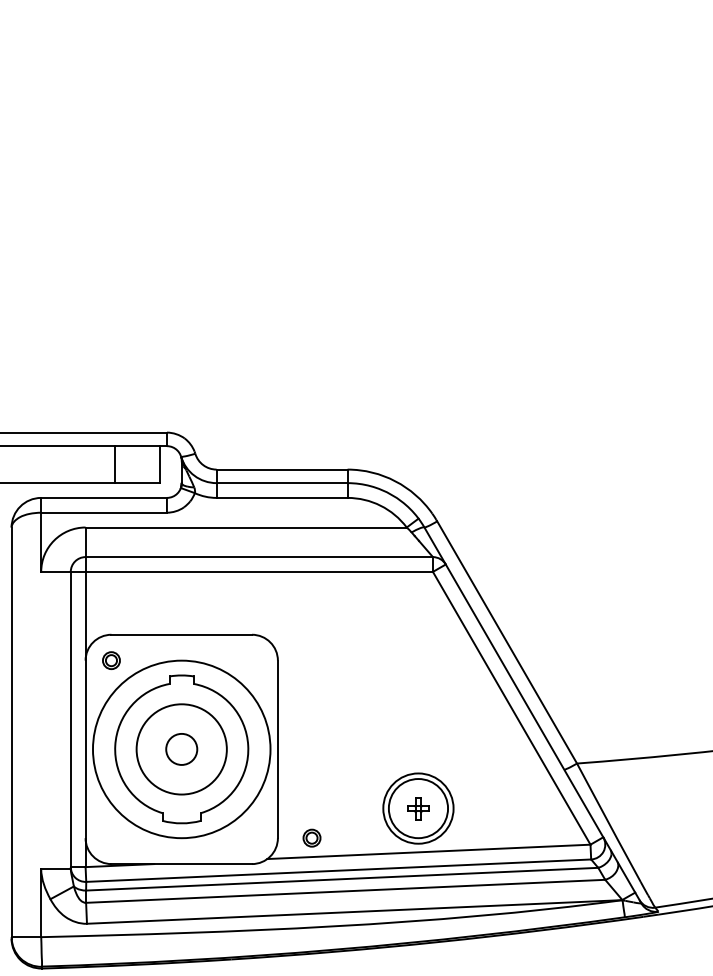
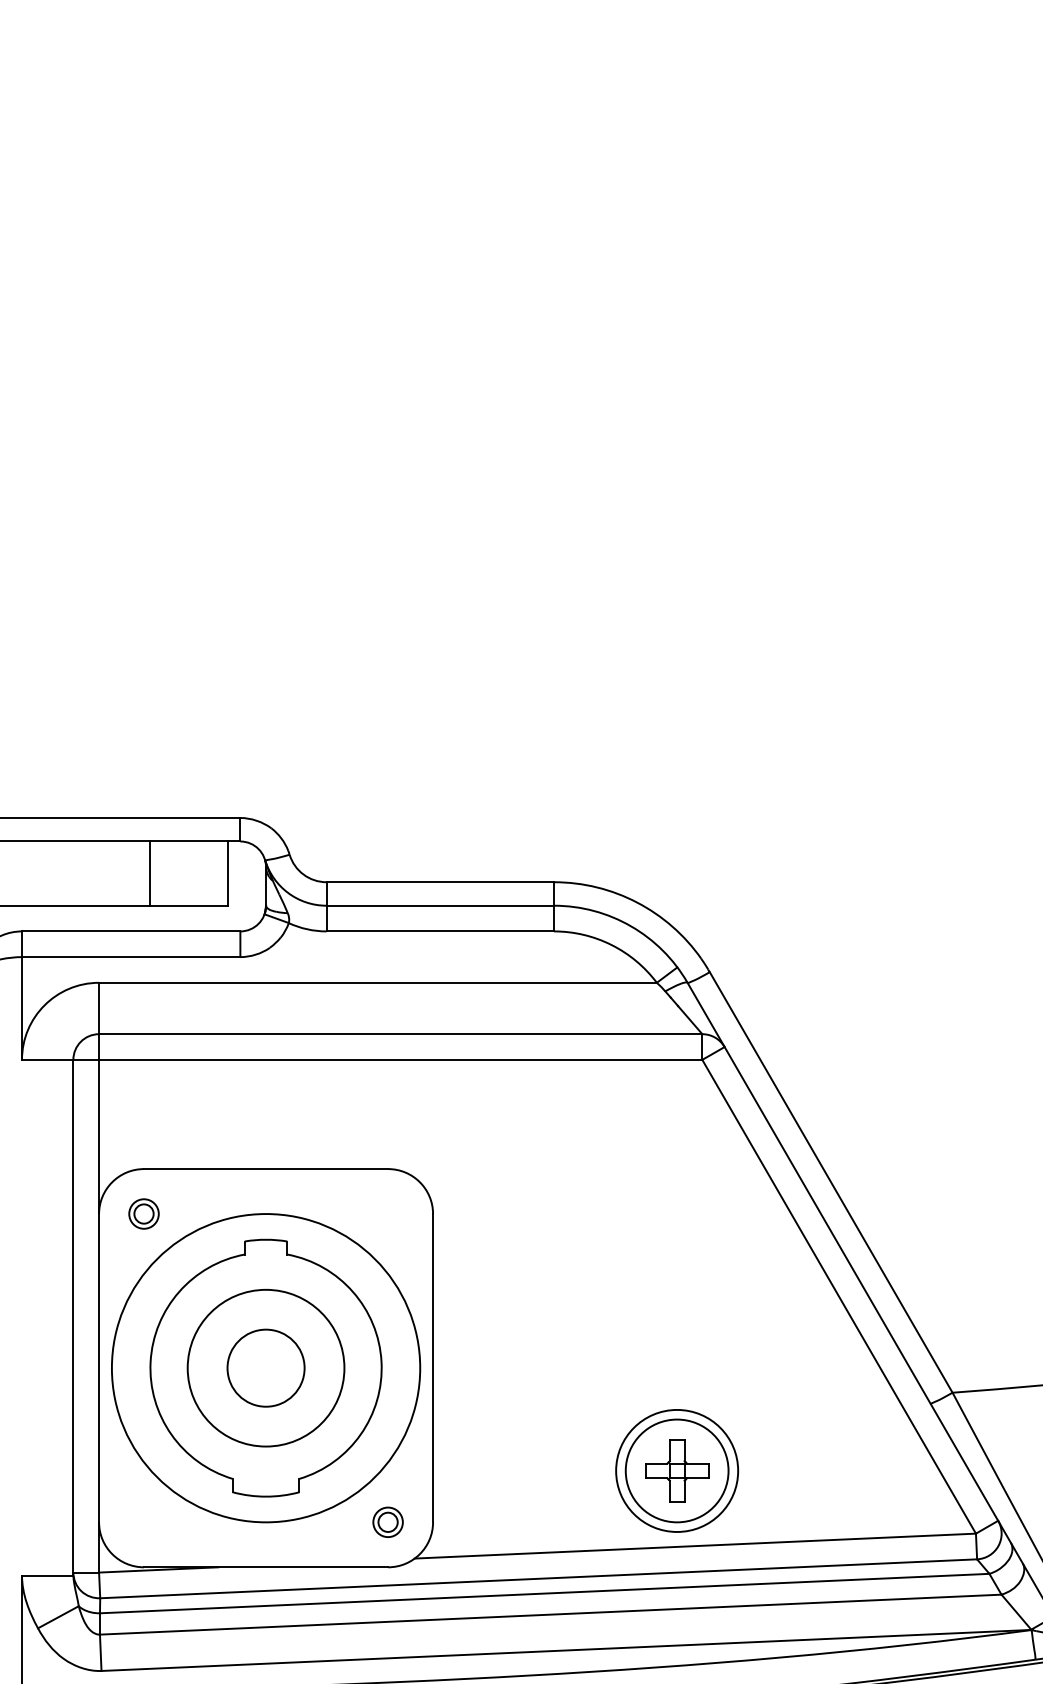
circle: (181, 749) -> (265, 1368), size x1.43
part: (418, 808) -> (677, 1470), size x1.67
part: (311, 837) -> (387, 1521), moved

